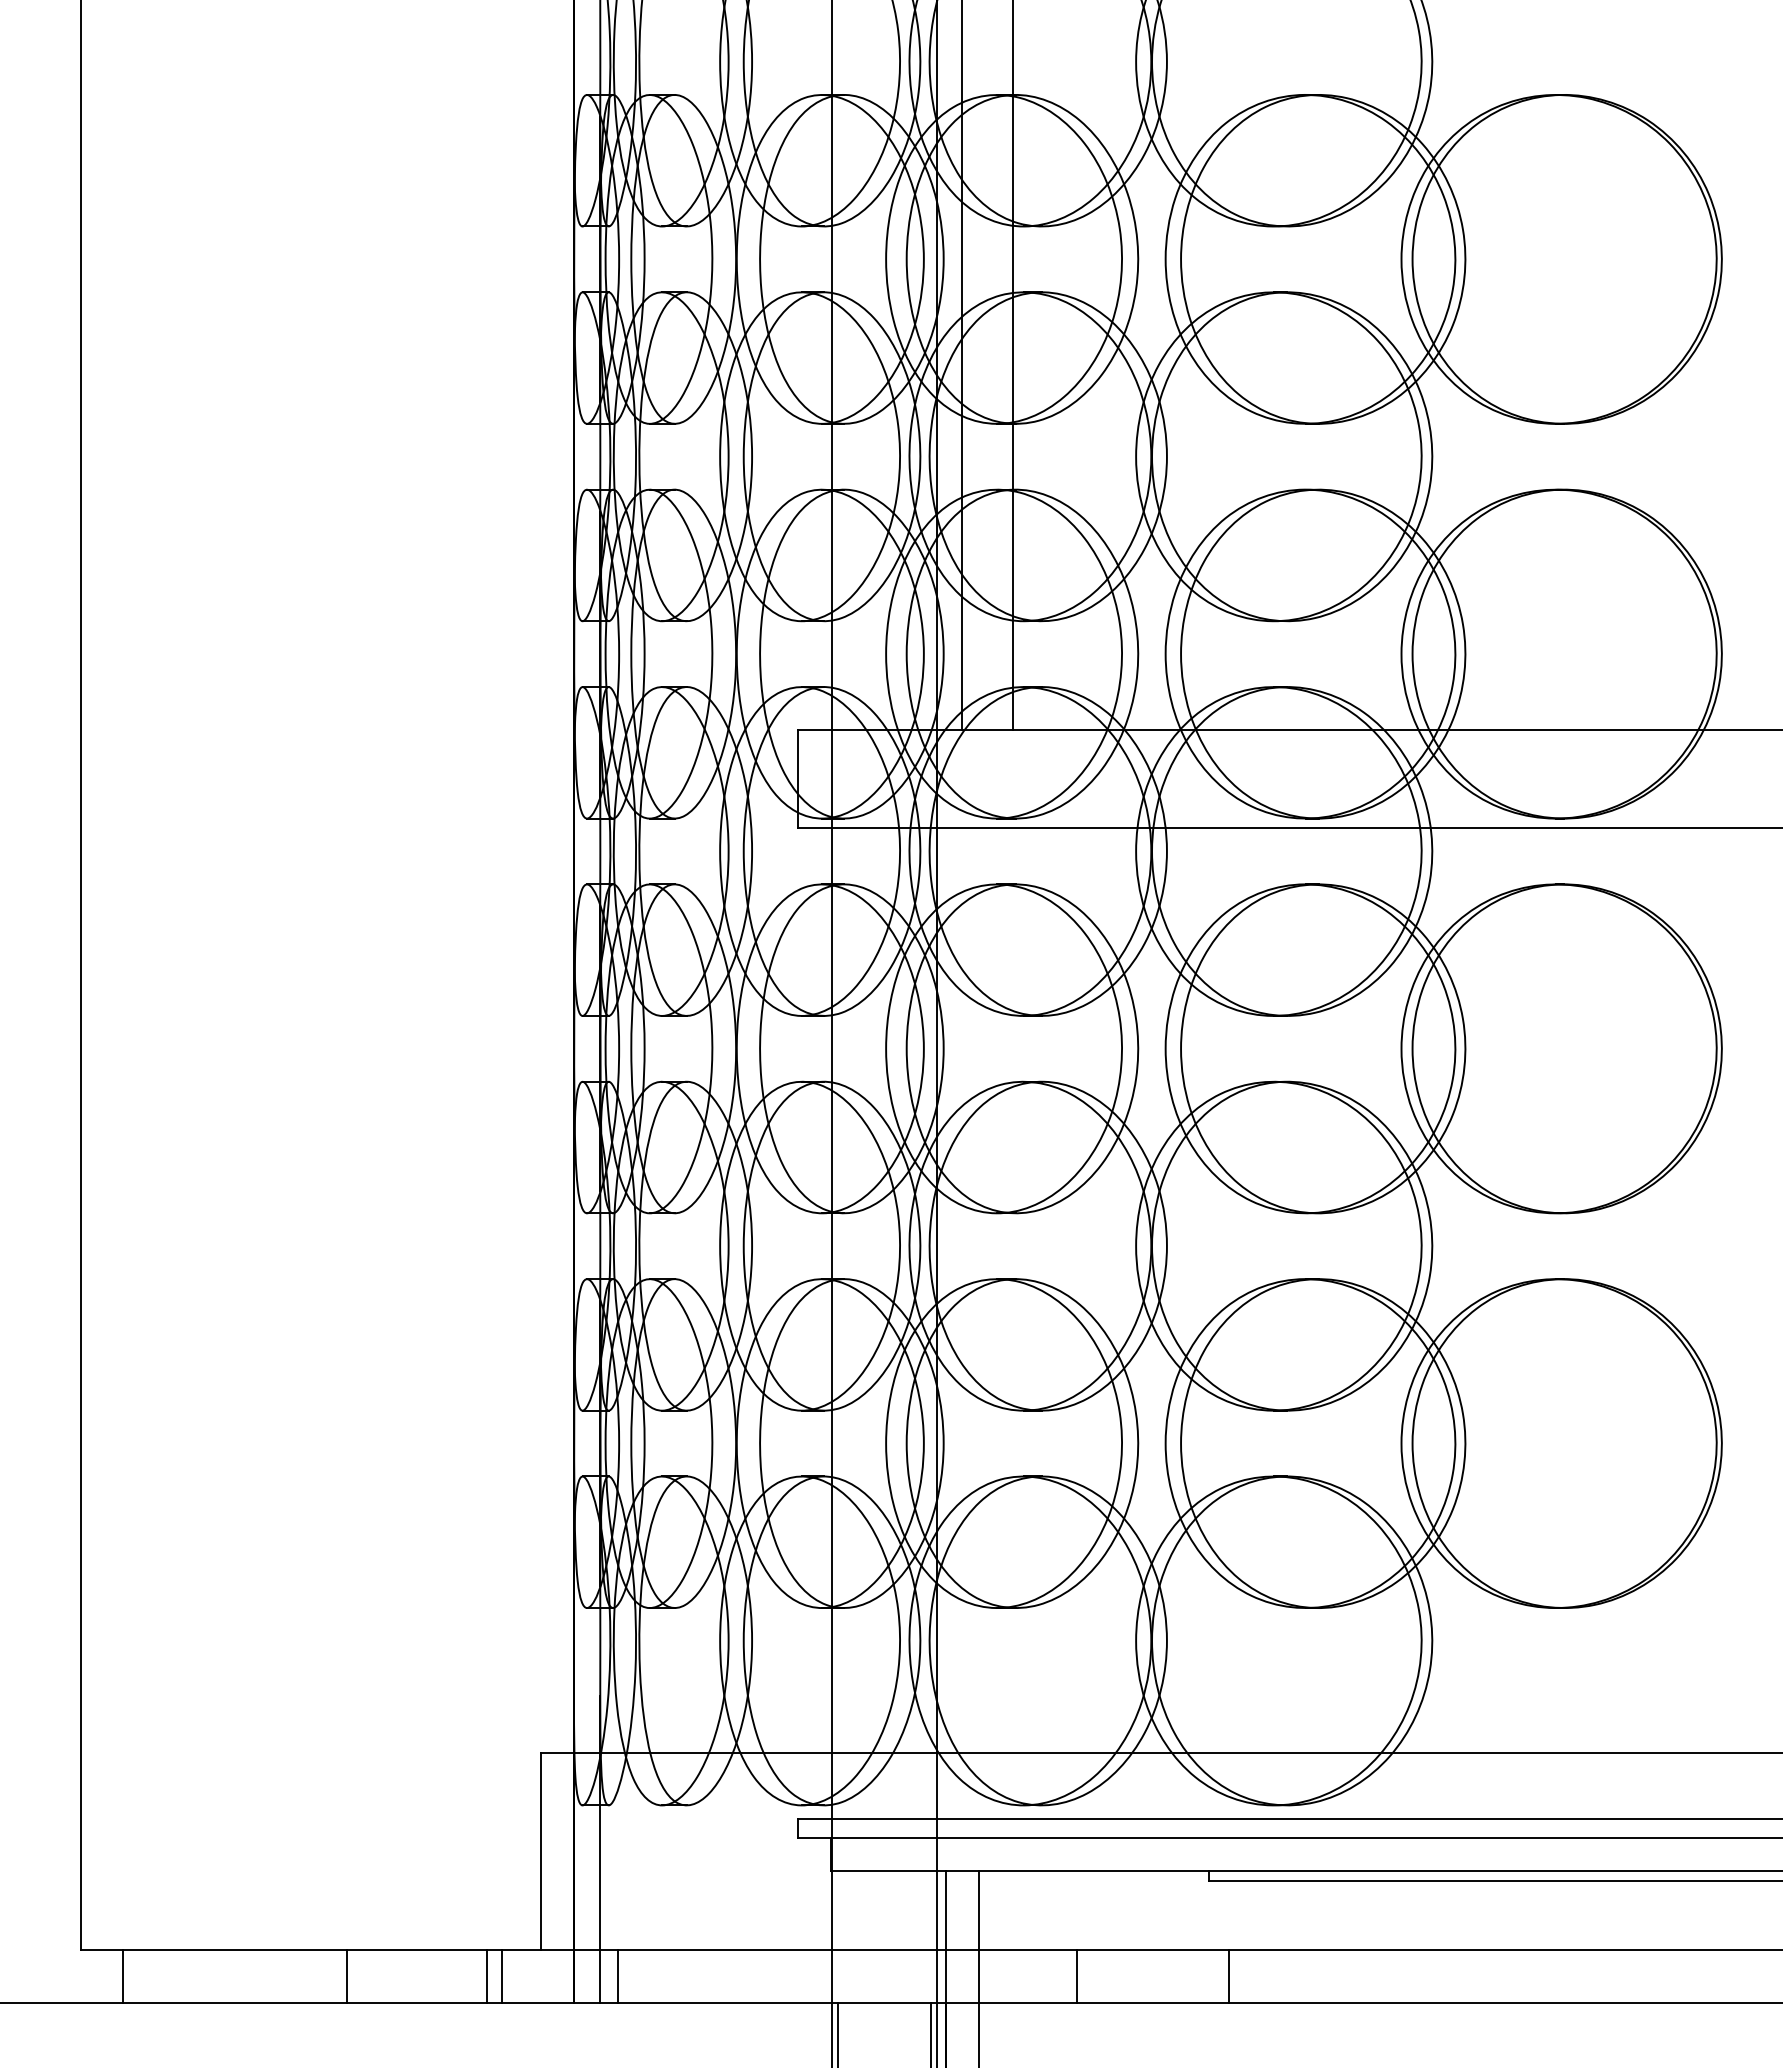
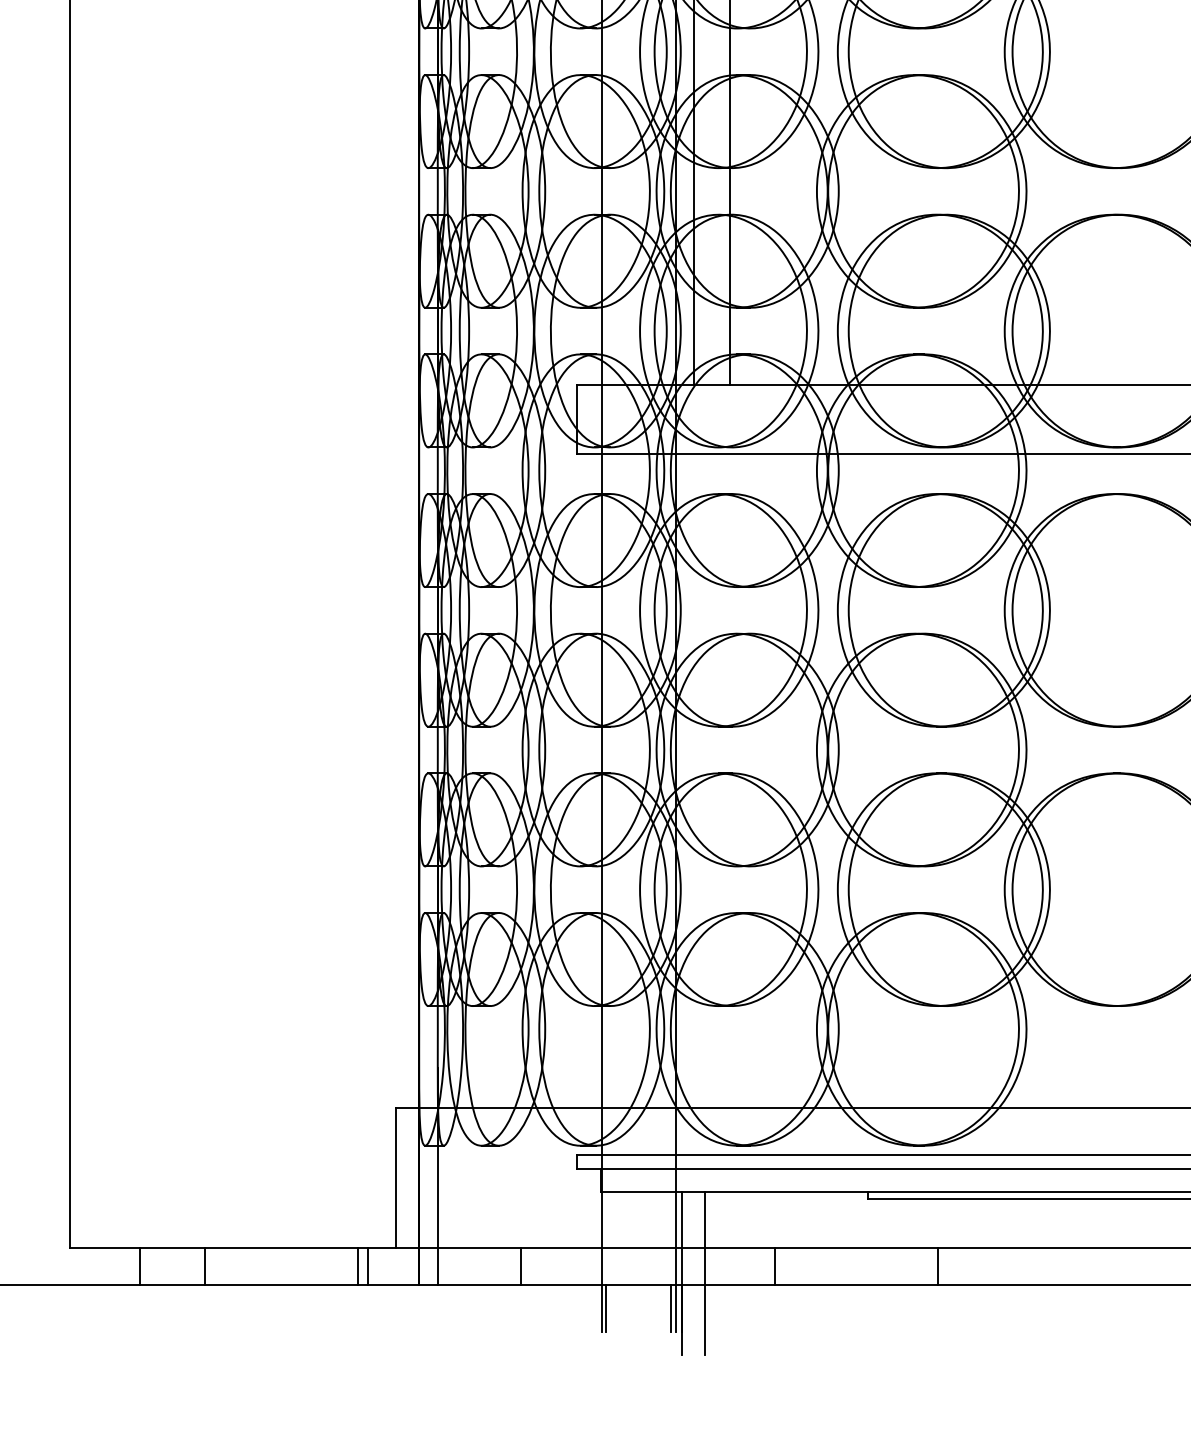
line: (123, 1976) -> (140, 1266), moved
line: (347, 1976) -> (205, 1266), moved
line: (617, 1976) -> (520, 1266), moved
line: (1228, 1976) -> (938, 1266), moved

